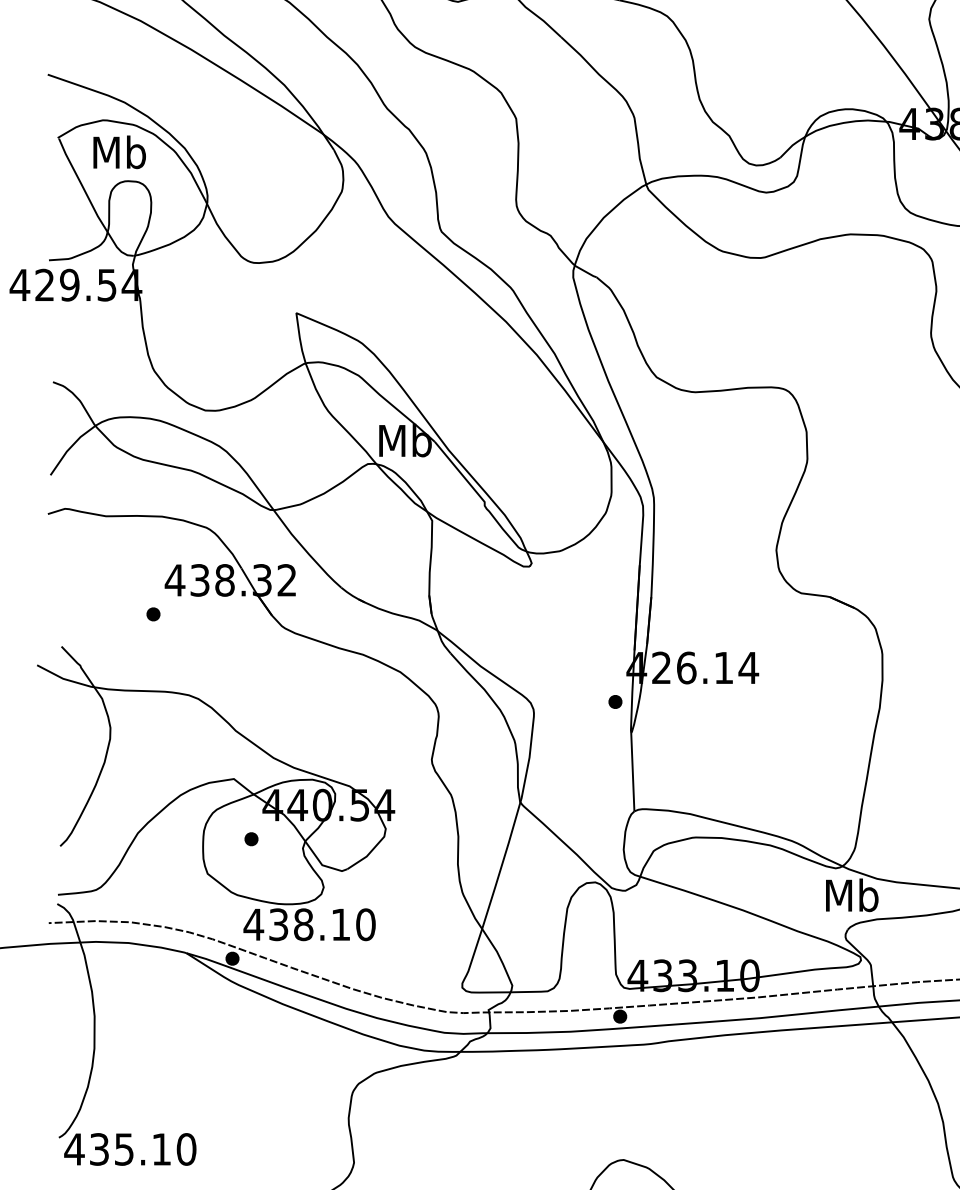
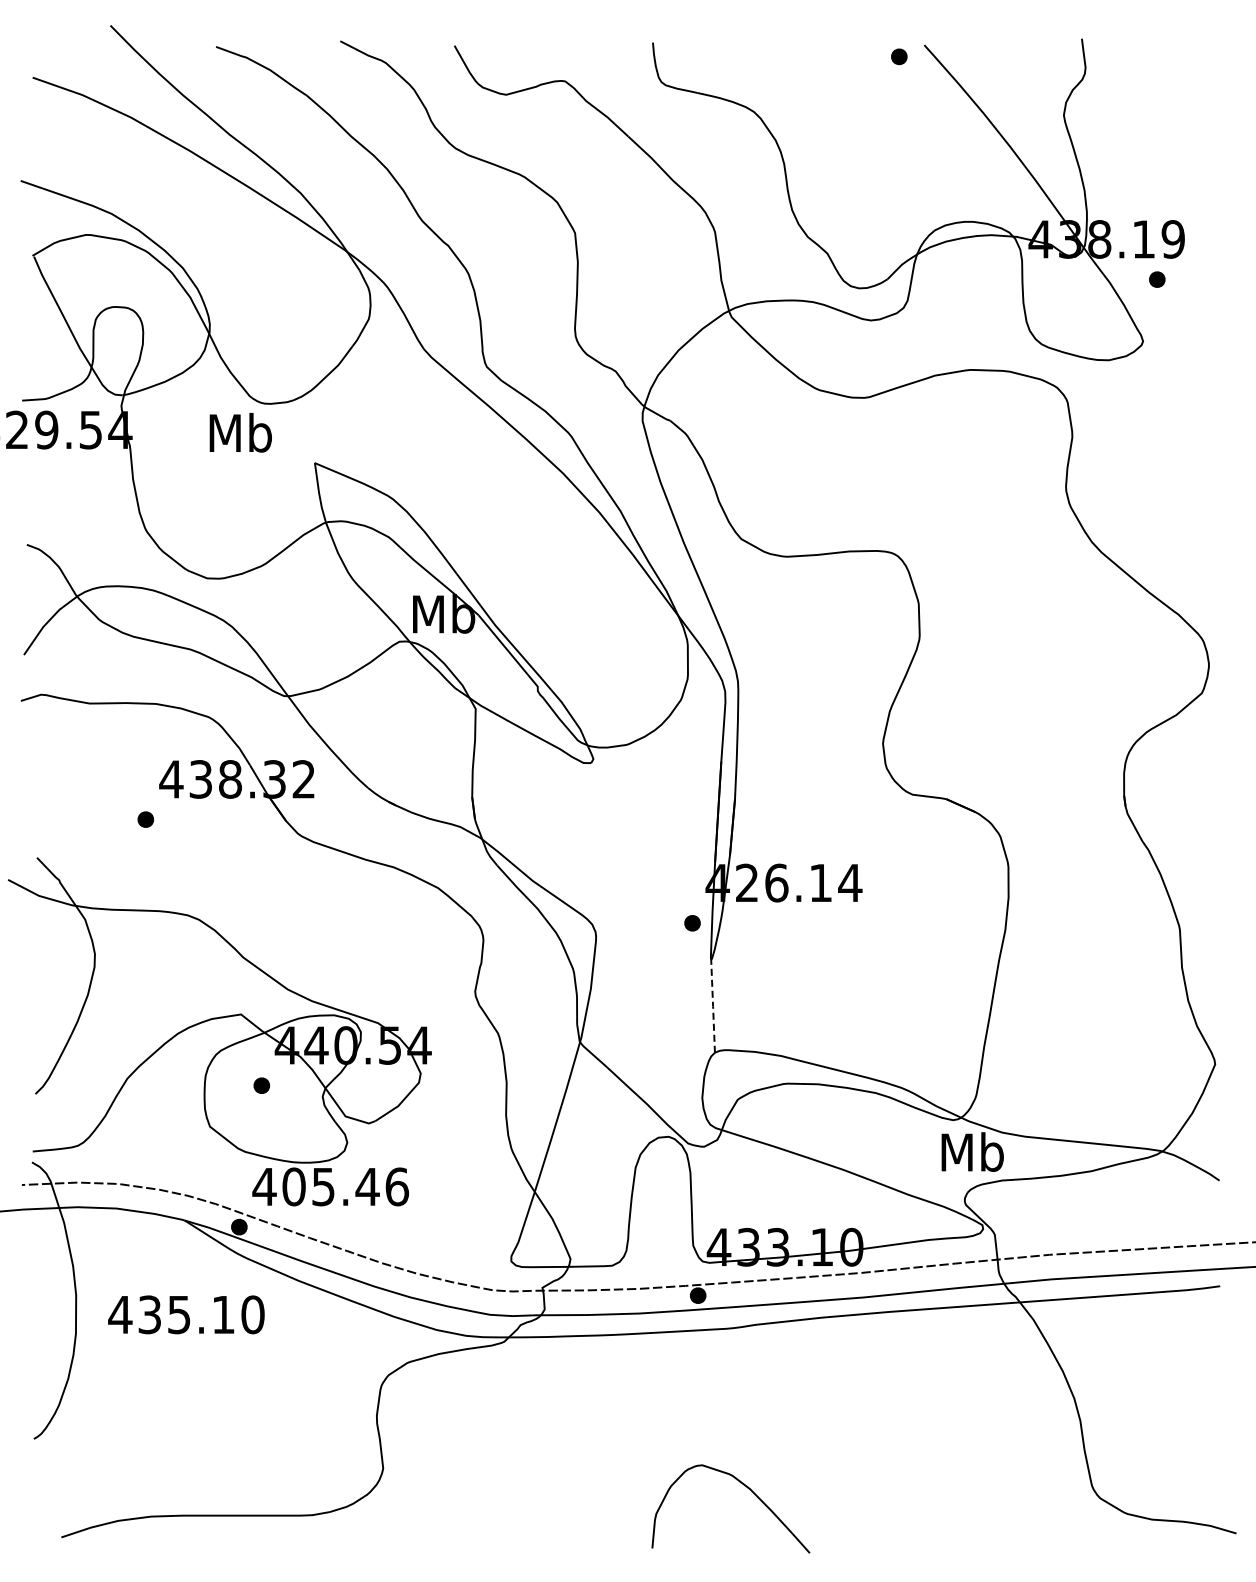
text: (119, 152) -> (240, 432), moved
line: (633, 772) -> (713, 1006), solid -> dashed
text: (322, 924) -> (345, 1186), 438.10 -> 405.46
text: (130, 1149) -> (186, 1314), moved

